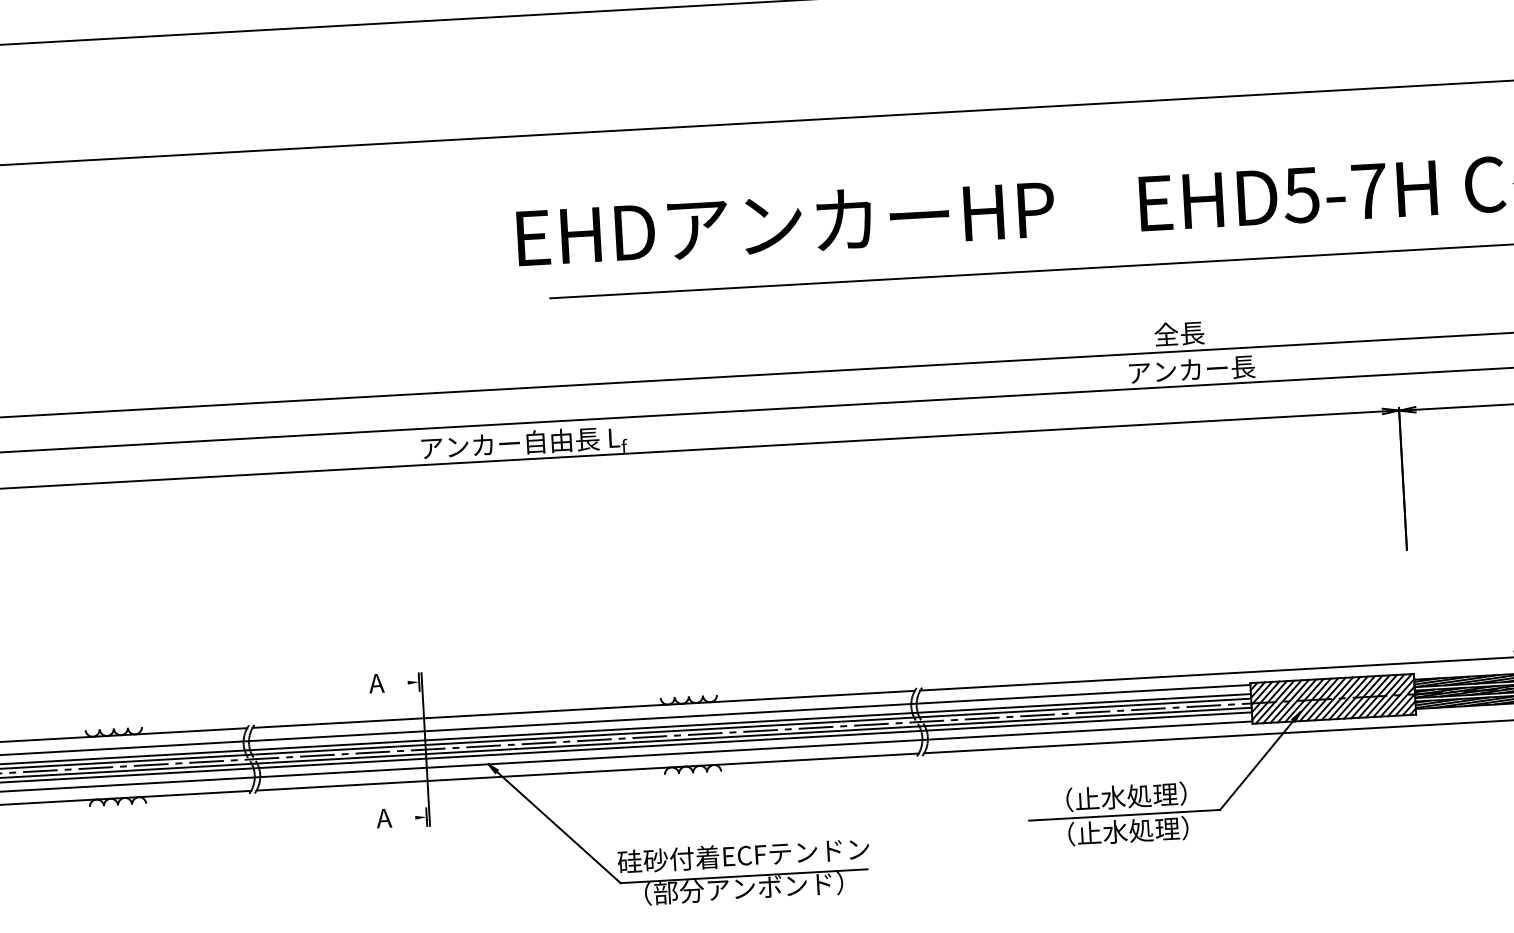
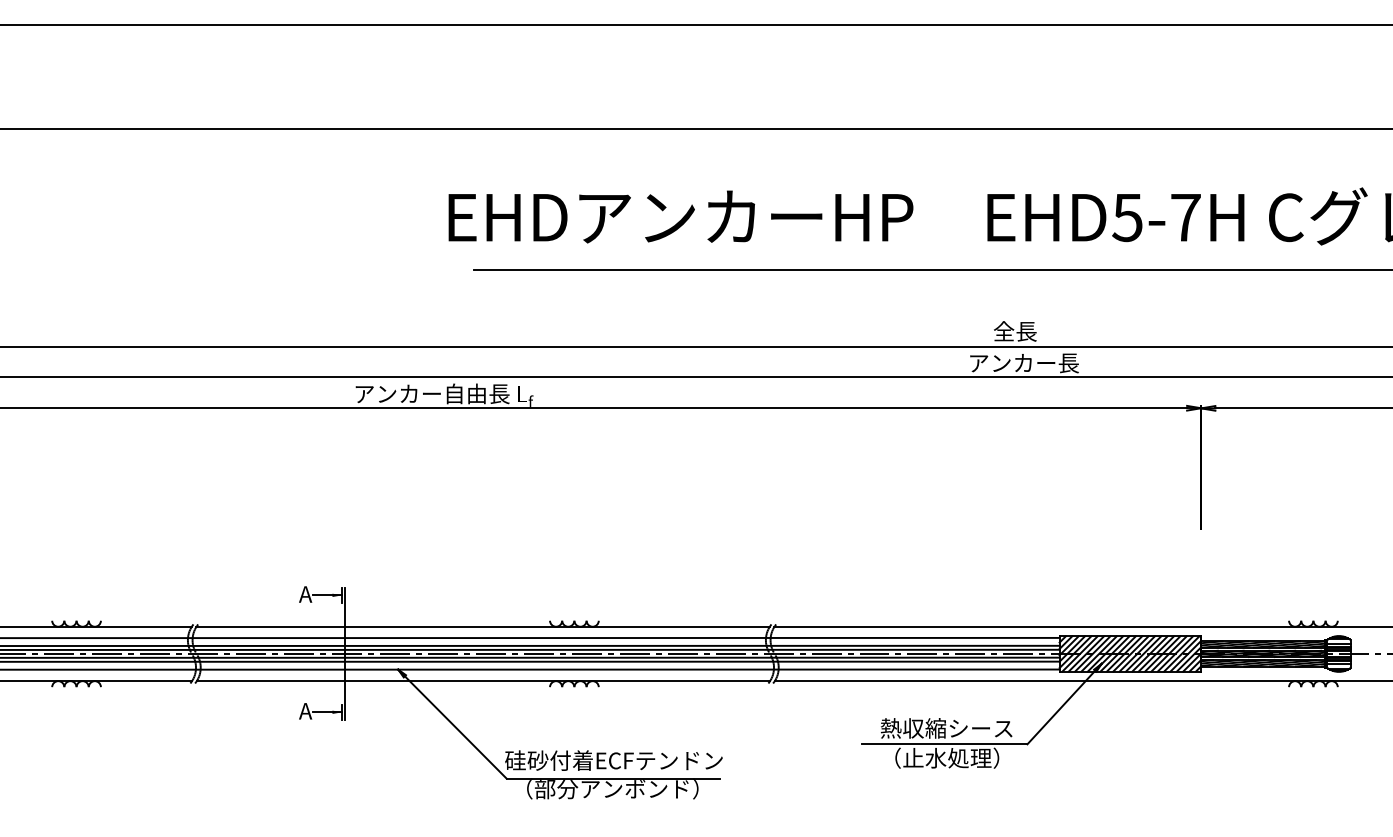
line: (401, 683) -> (327, 595), added
text: (1125, 795) -> (946, 727), （止水処理） -> 熱収縮シース
line: (409, 818) -> (327, 712), added

